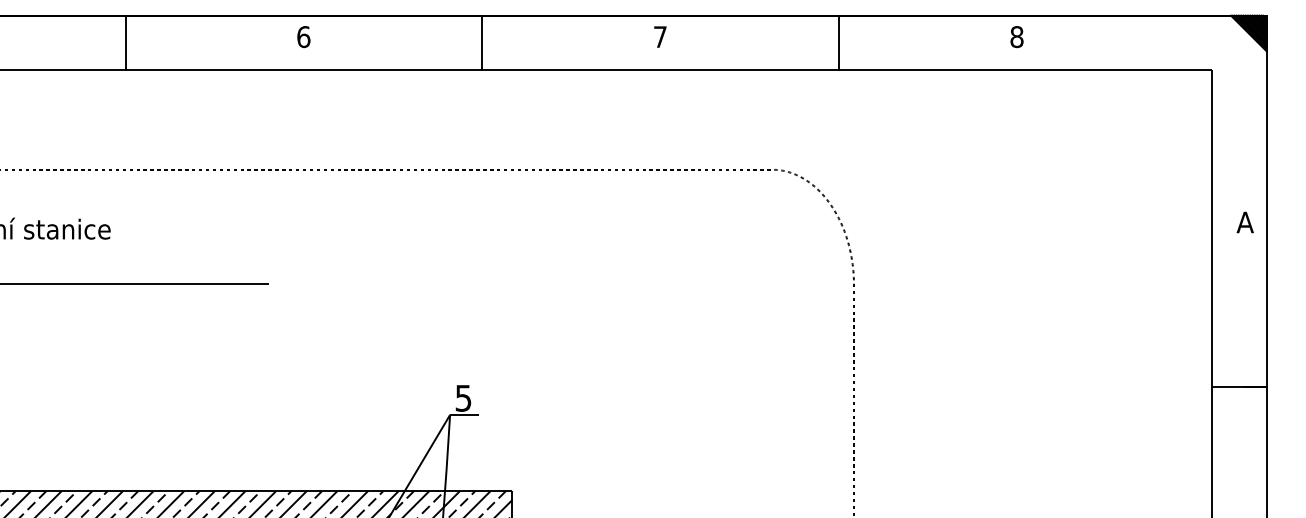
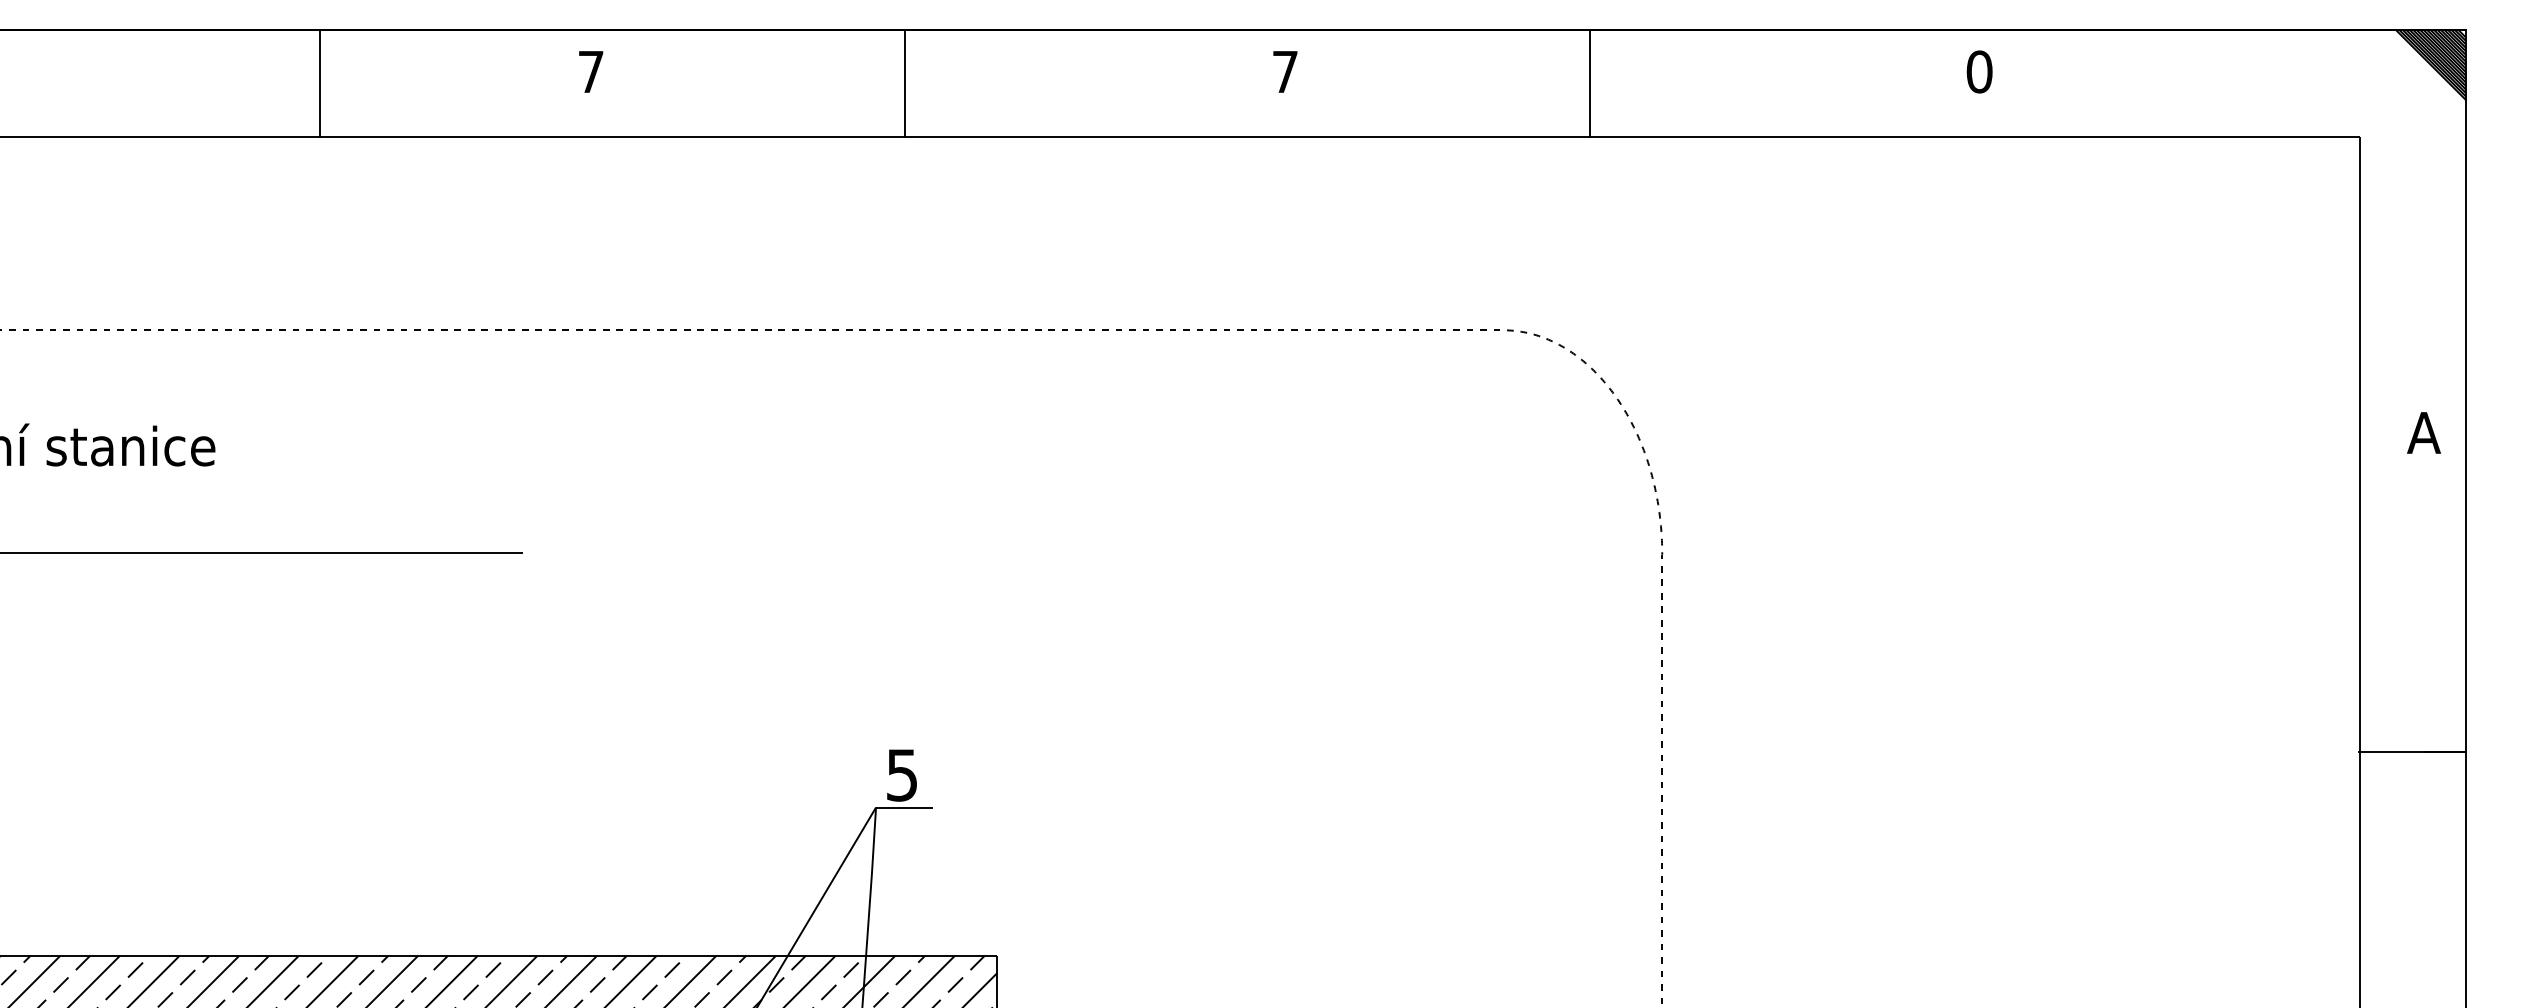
text: (1016, 36) -> (1978, 70), 8 -> 0
text: (303, 37) -> (590, 72), 6 -> 7
line: (125, 42) -> (320, 82), moved
line: (482, 42) -> (905, 82), moved
line: (838, 42) -> (1589, 82), moved

